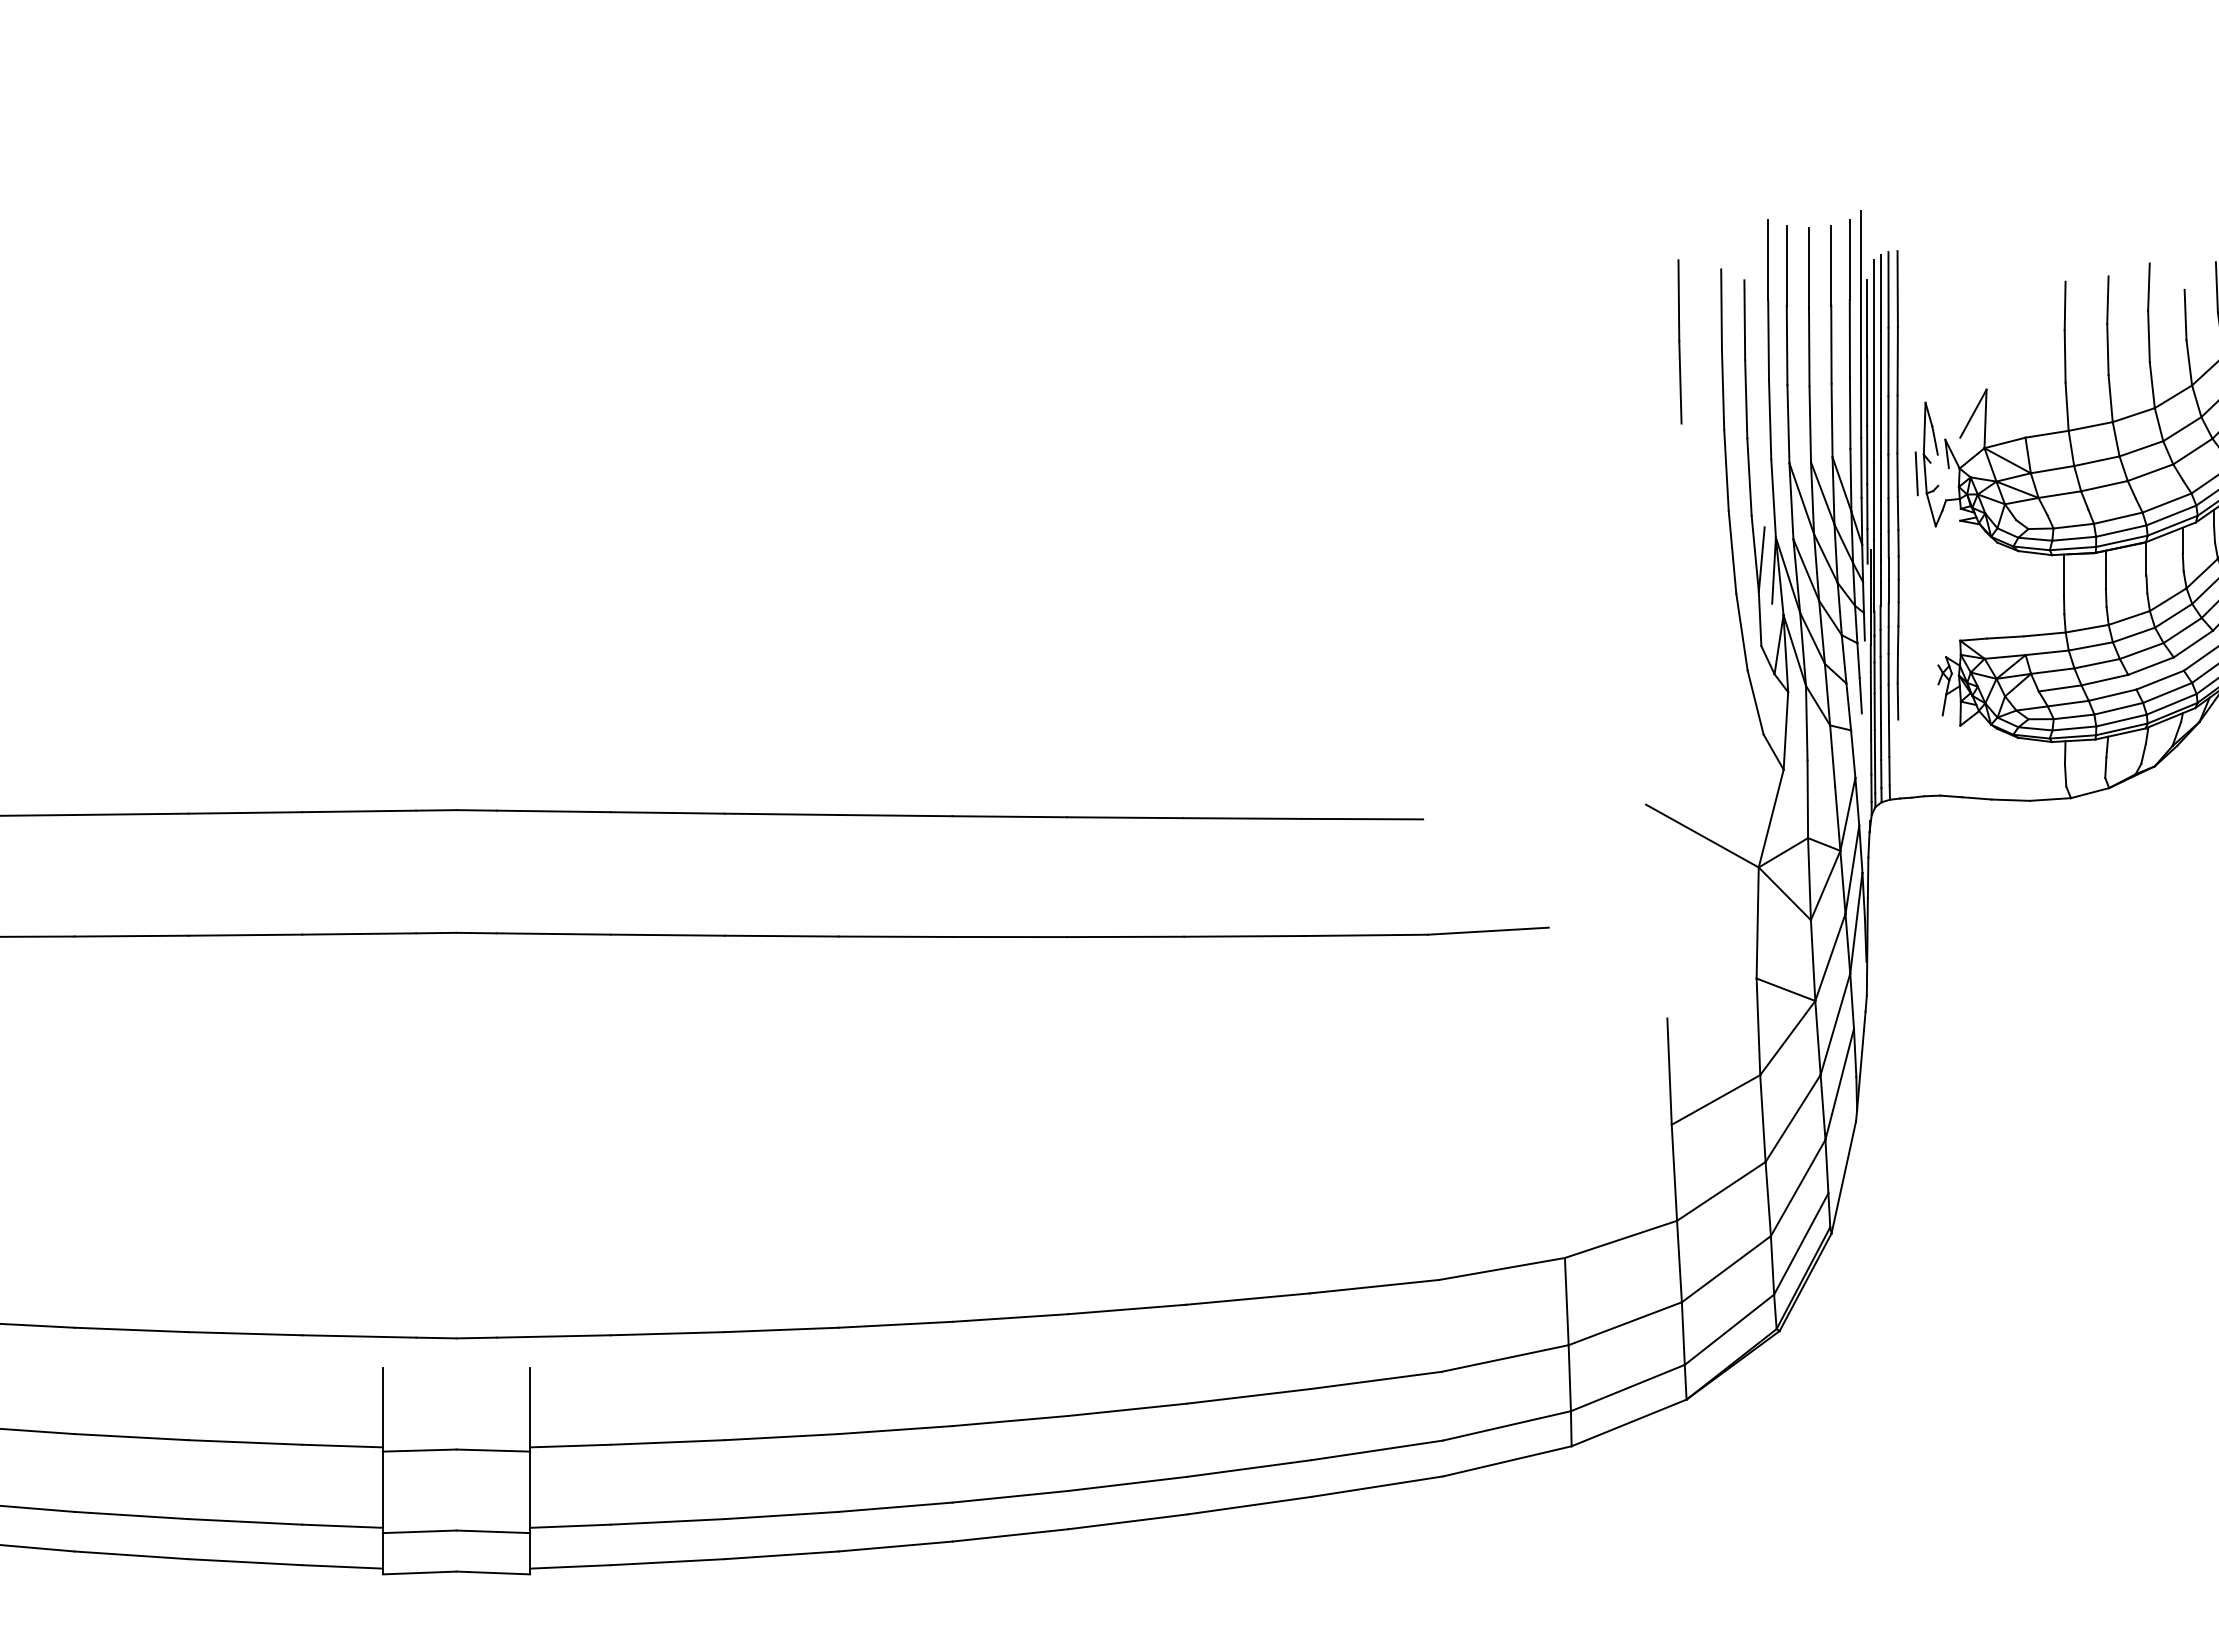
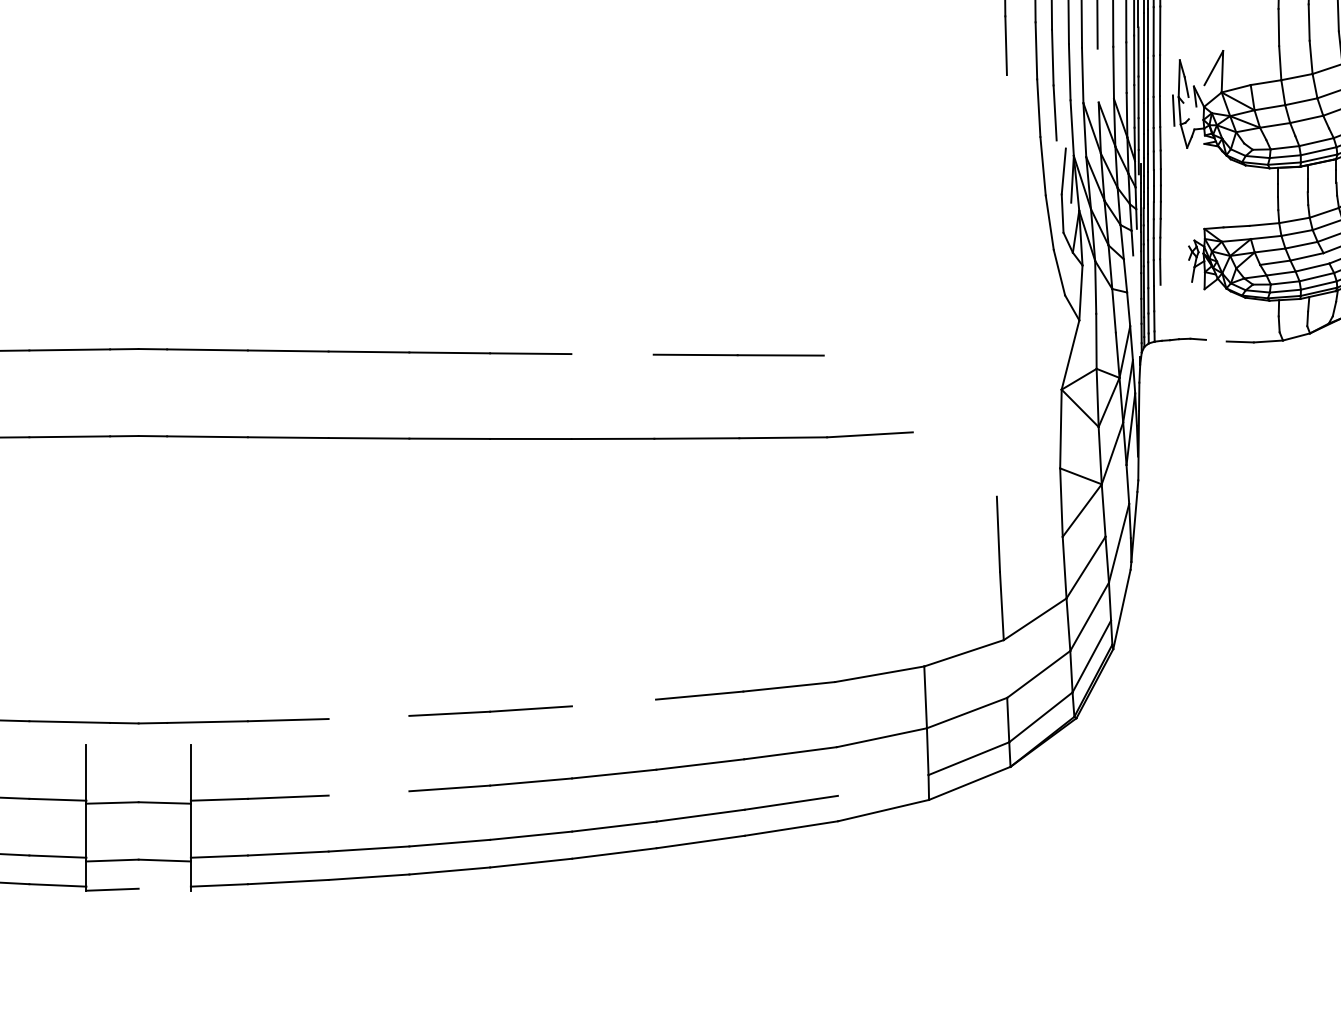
line: (1810, 424) -> (1098, 75), removed
line: (1754, 553) -> (1058, 167), removed
line: (1860, 695) -> (1133, 267), removed
line: (1976, 798) -> (1216, 340), removed
line: (1125, 817) -> (612, 354), removed
line: (1702, 835) -> (1021, 367), removed
line: (1835, 1023) -> (1116, 500), removed
line: (1715, 1099) -> (1031, 554), removed
line: (1679, 1261) -> (1005, 668), removed
line: (1126, 1309) -> (613, 702), removed
line: (781, 1329) -> (369, 717), removed
line: (1506, 1425) -> (882, 785), removed
line: (781, 1437) -> (369, 793), removed
line: (493, 1572) -> (164, 889), removed

